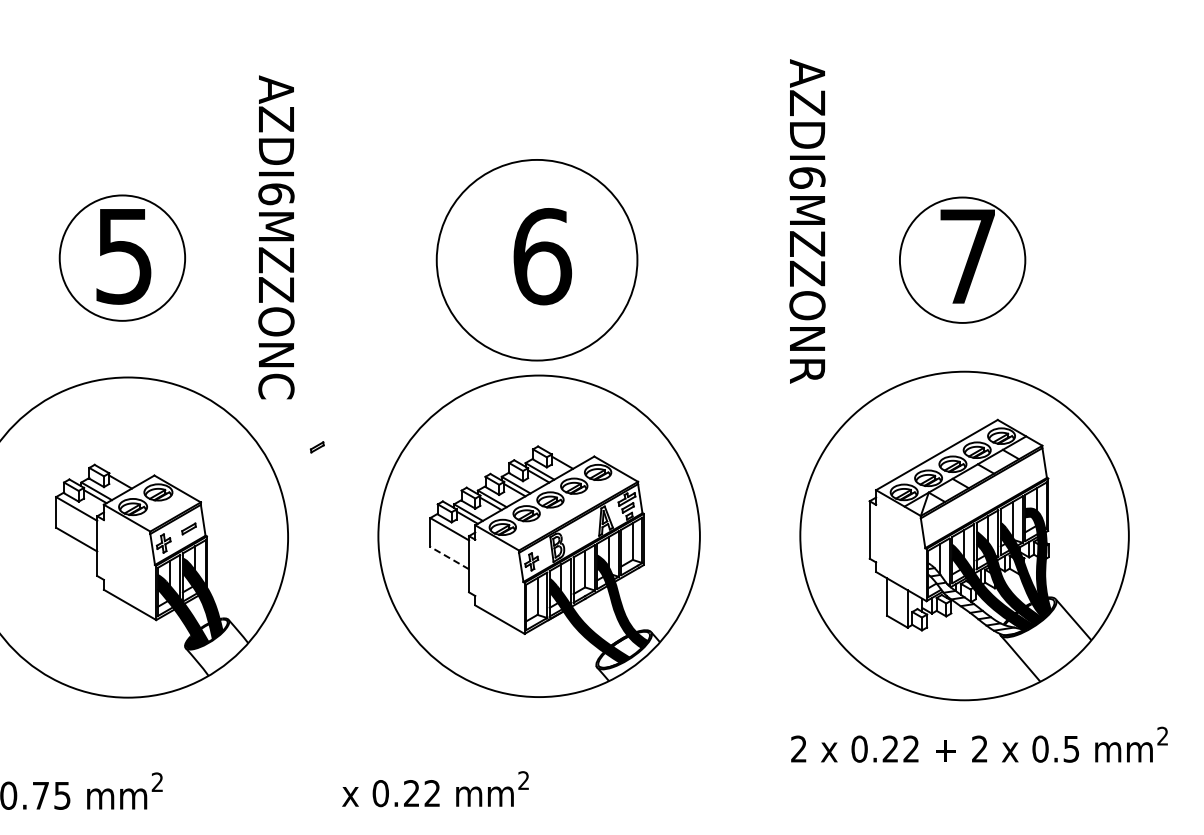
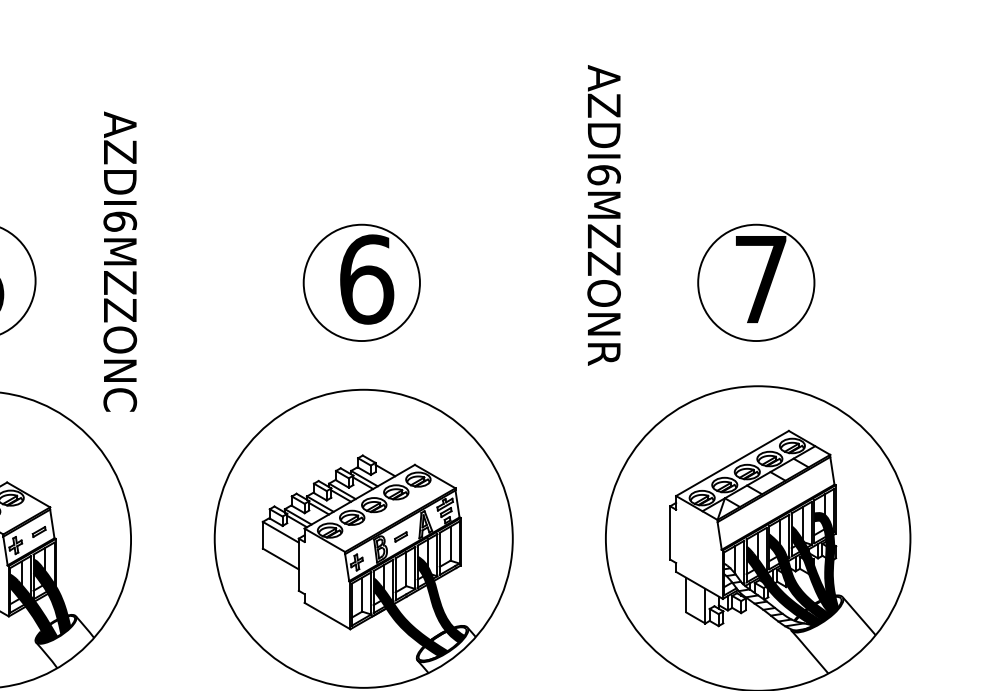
text: (807, 221) -> (604, 215), moved
circle: (536, 259) -> (361, 282), size x0.62
part: (316, 447) -> (400, 537), moved
line: (449, 557) -> (280, 558), dashed -> solid

